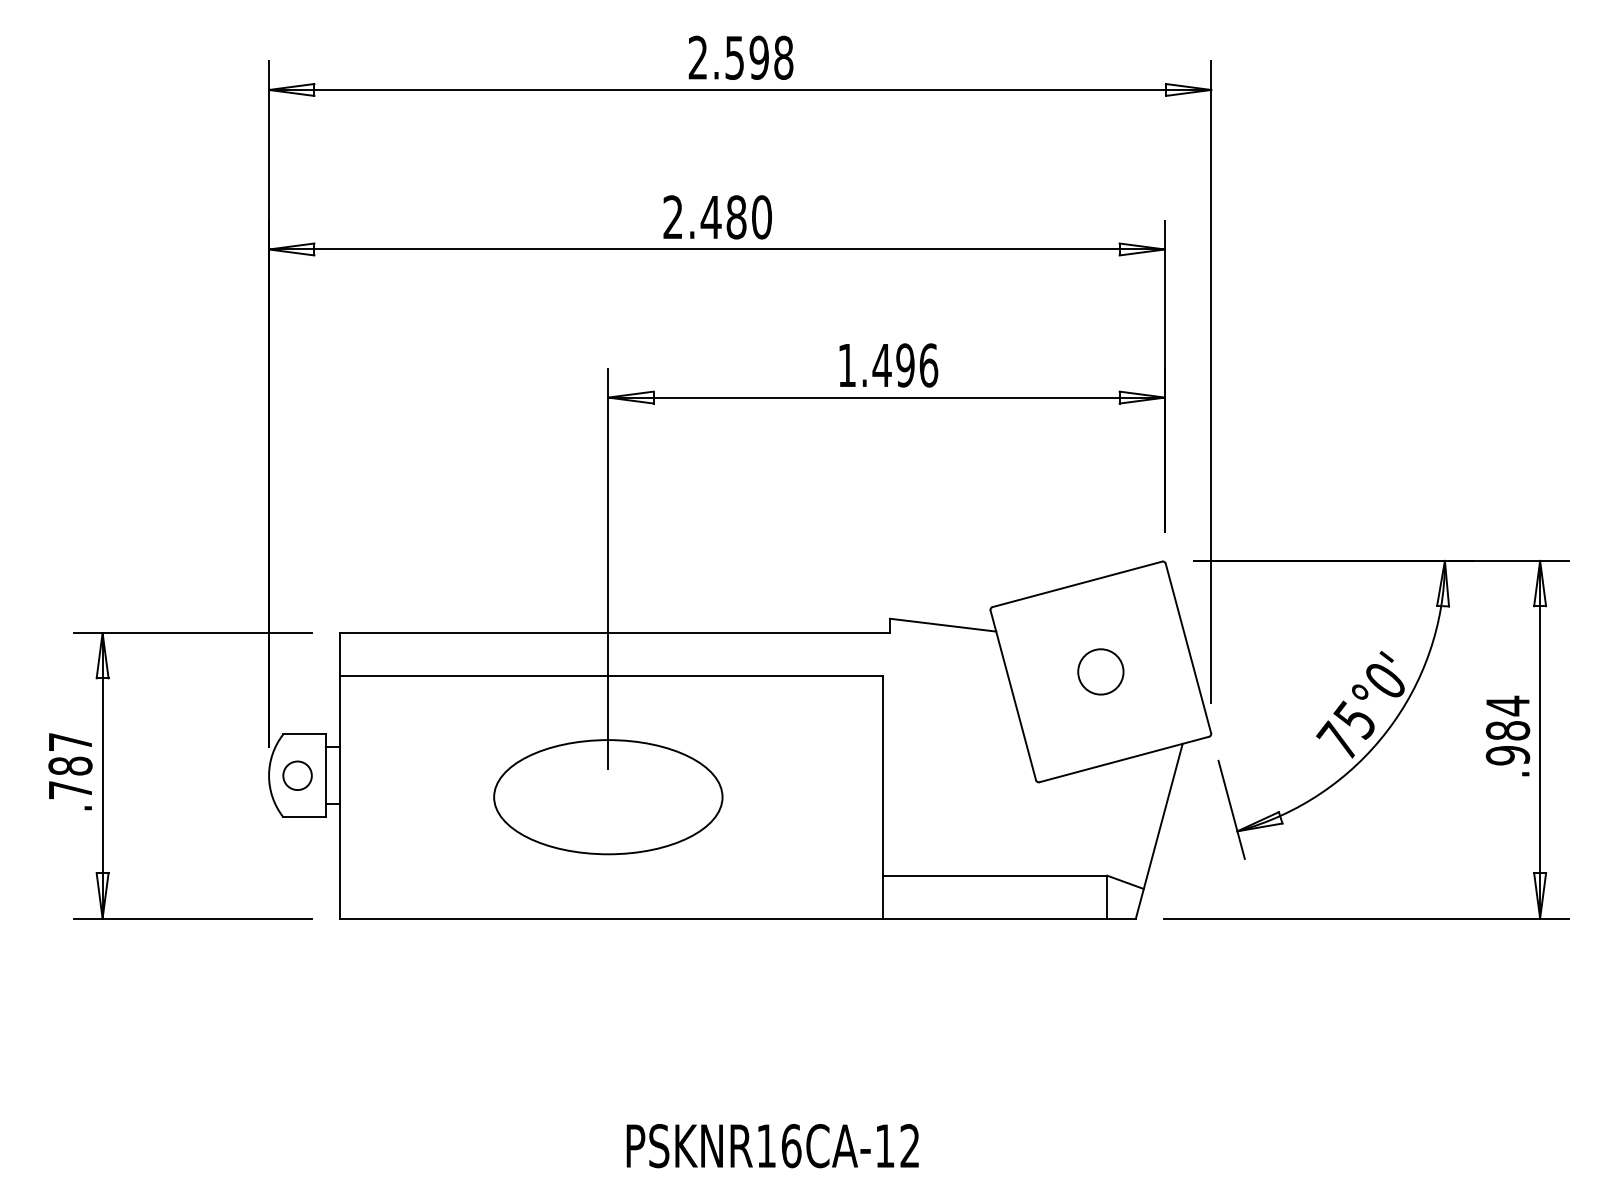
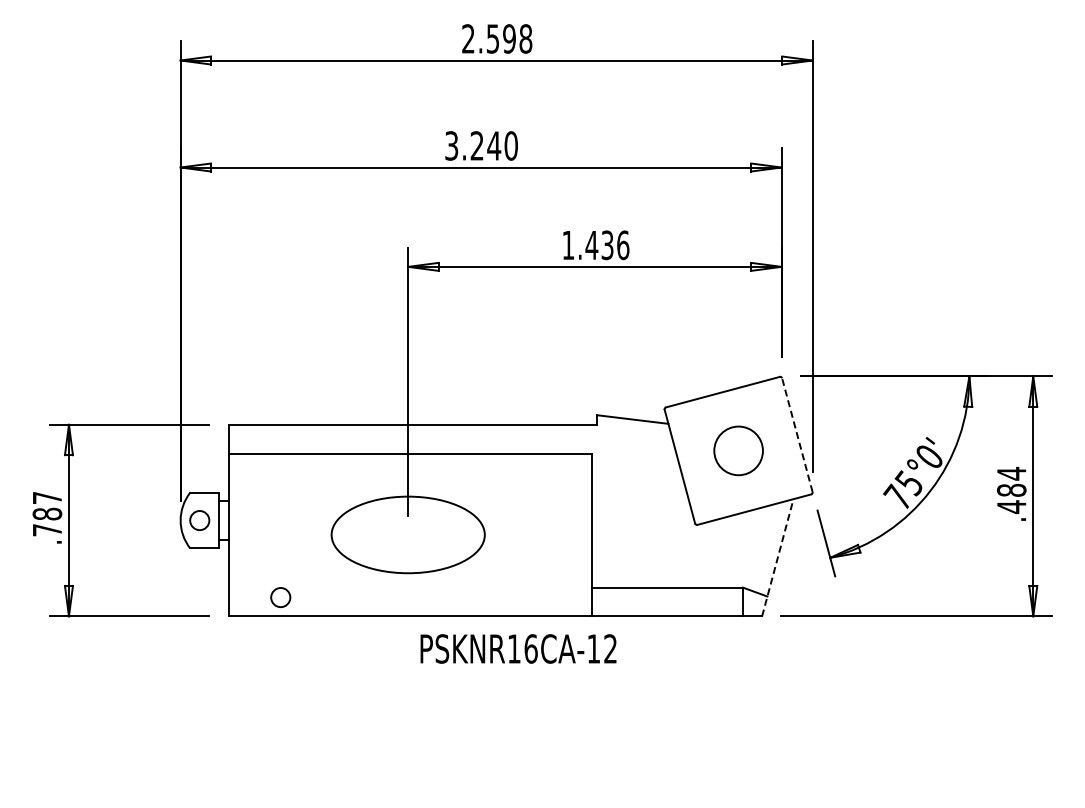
text: (705, 216) -> (473, 145), 2.480 -> 3.240
text: (905, 364) -> (607, 244), 1.496 -> 1.436
line: (1188, 648) -> (797, 435), solid -> dashed
circle: (1100, 671) -> (738, 450), size x1.6
text: (1507, 754) -> (1011, 506), .984 -> .484
line: (1158, 830) -> (777, 557), solid -> dashed
circle: (417, 890) -> (280, 597), added
text: (772, 1145) -> (518, 648), moved

